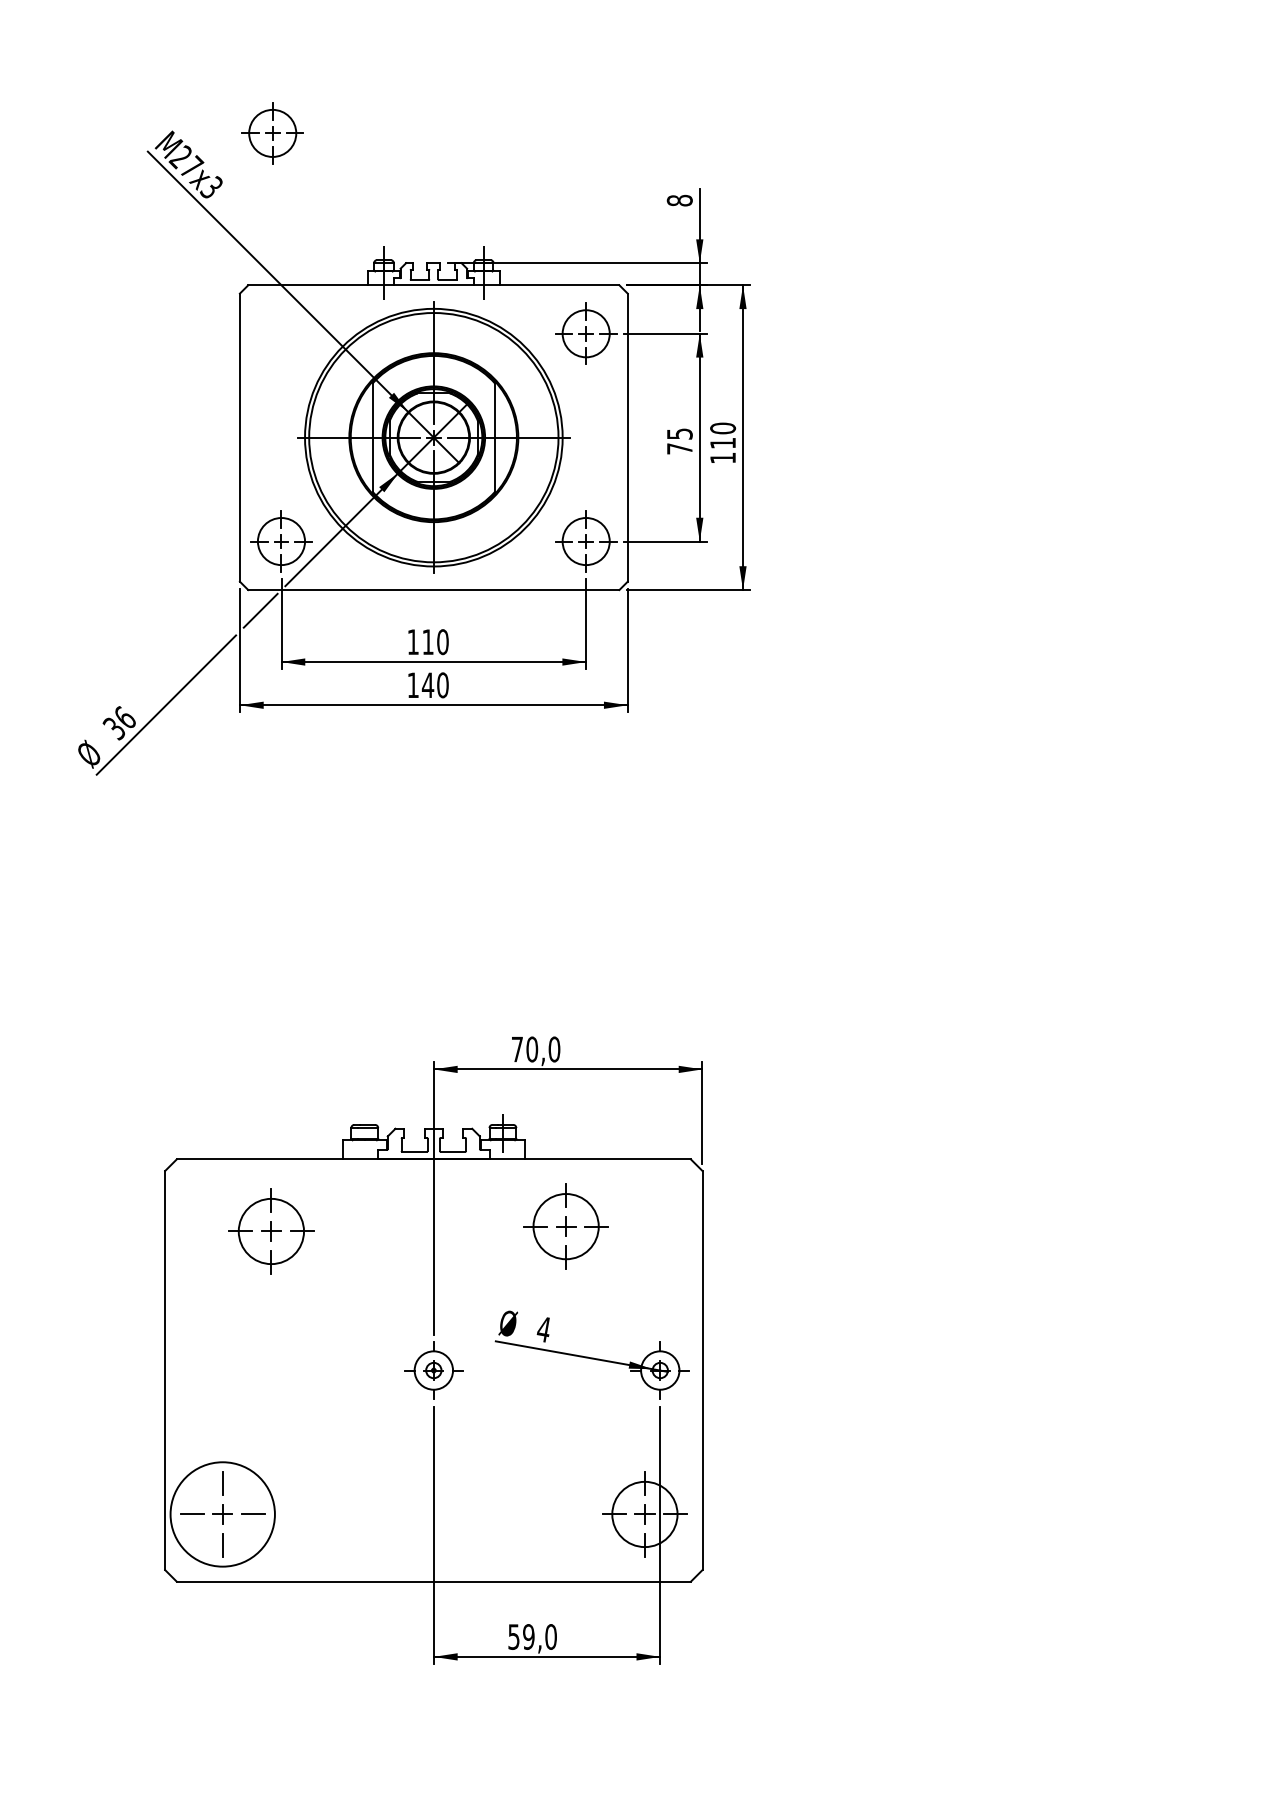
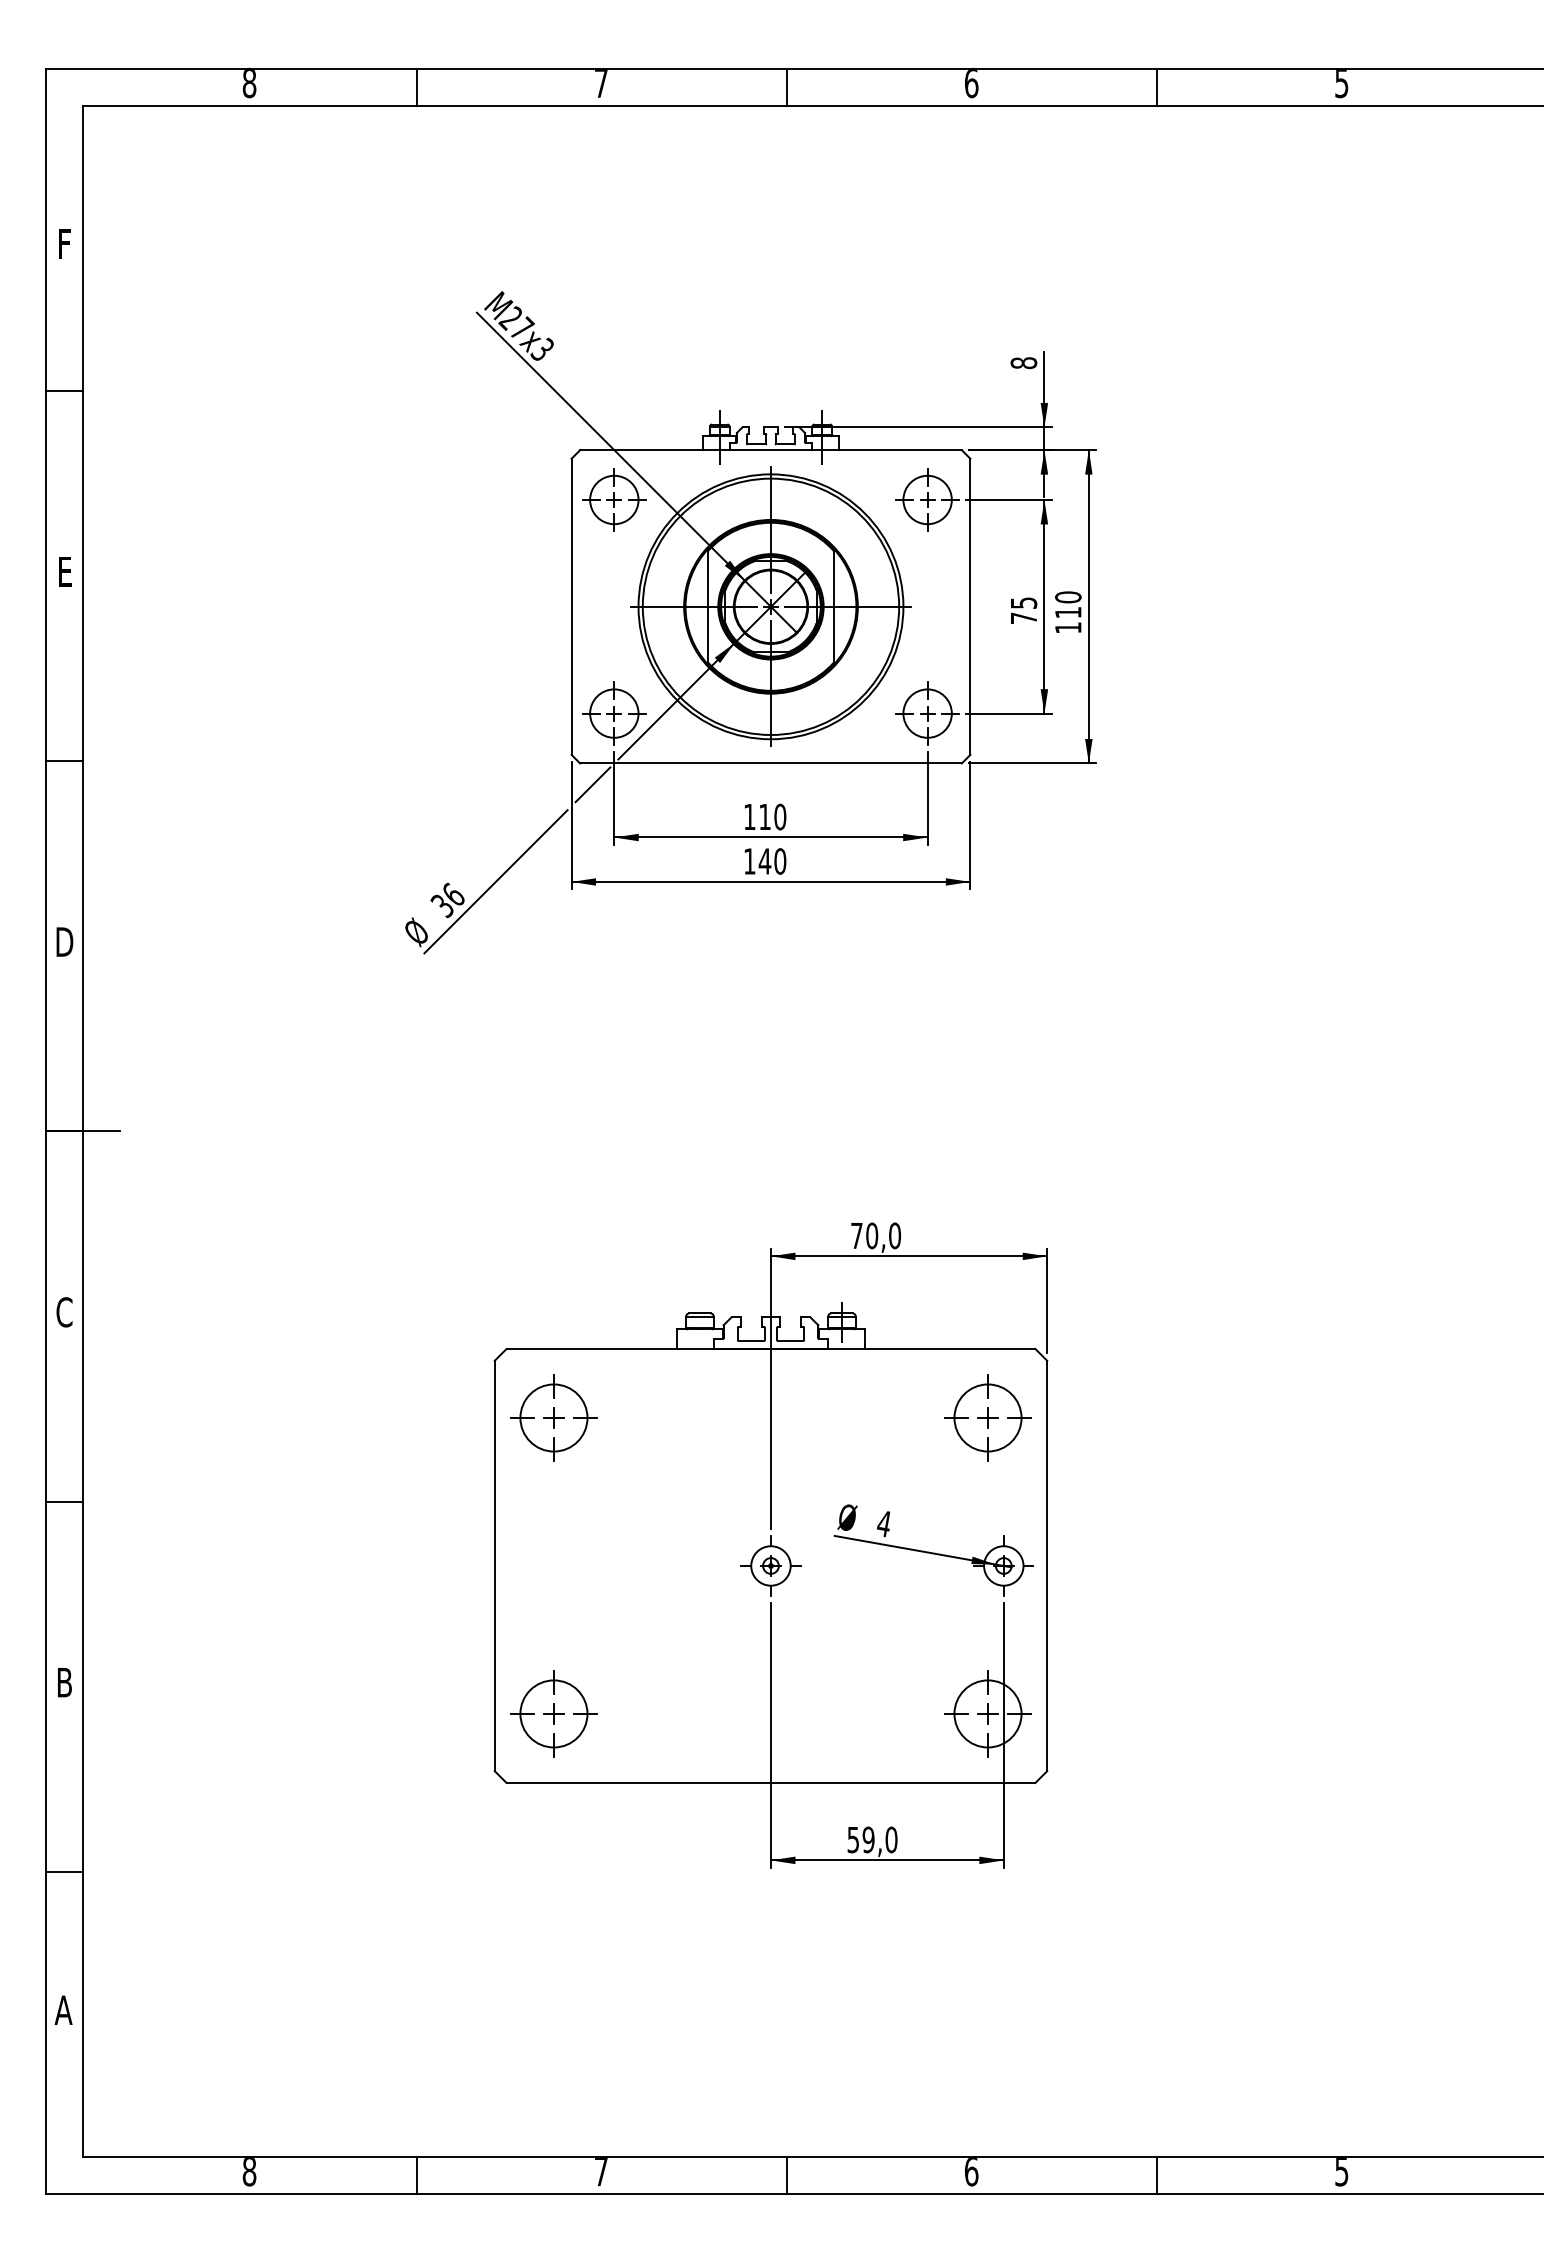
part: (272, 132) -> (614, 499), moved
part: (565, 1226) -> (987, 1417), moved
part: (270, 1231) -> (553, 1417), moved
circle: (222, 1514) -> (553, 1713), size x0.62

